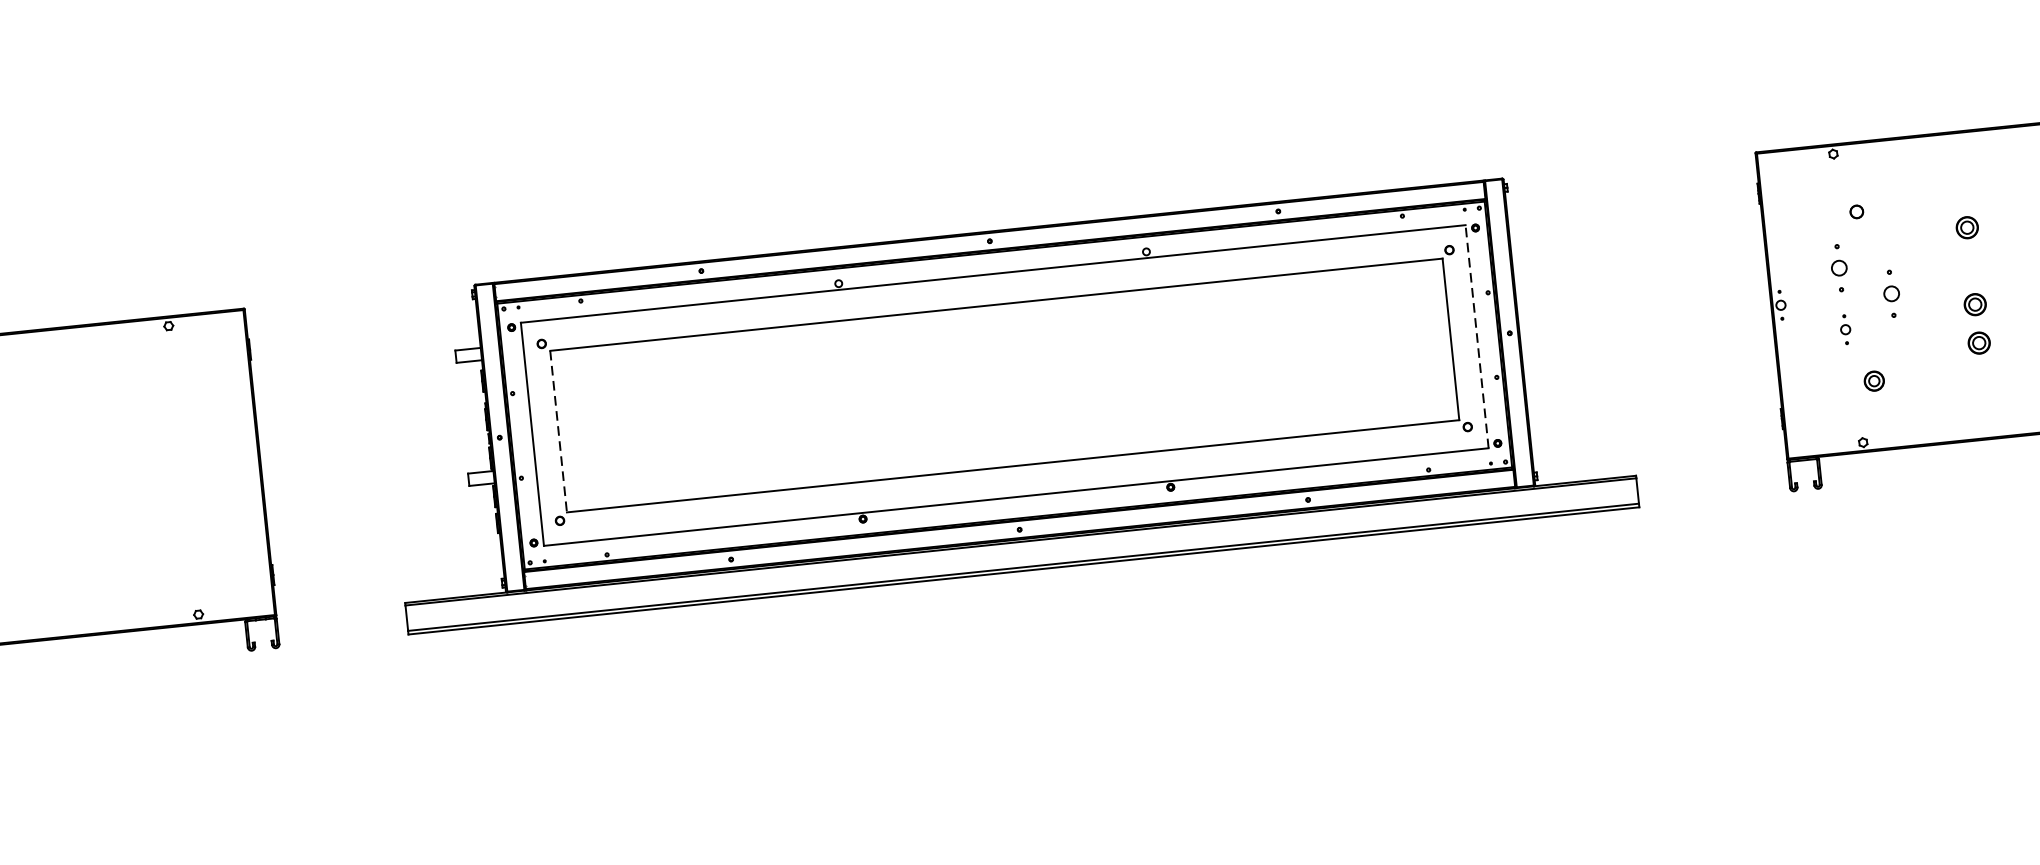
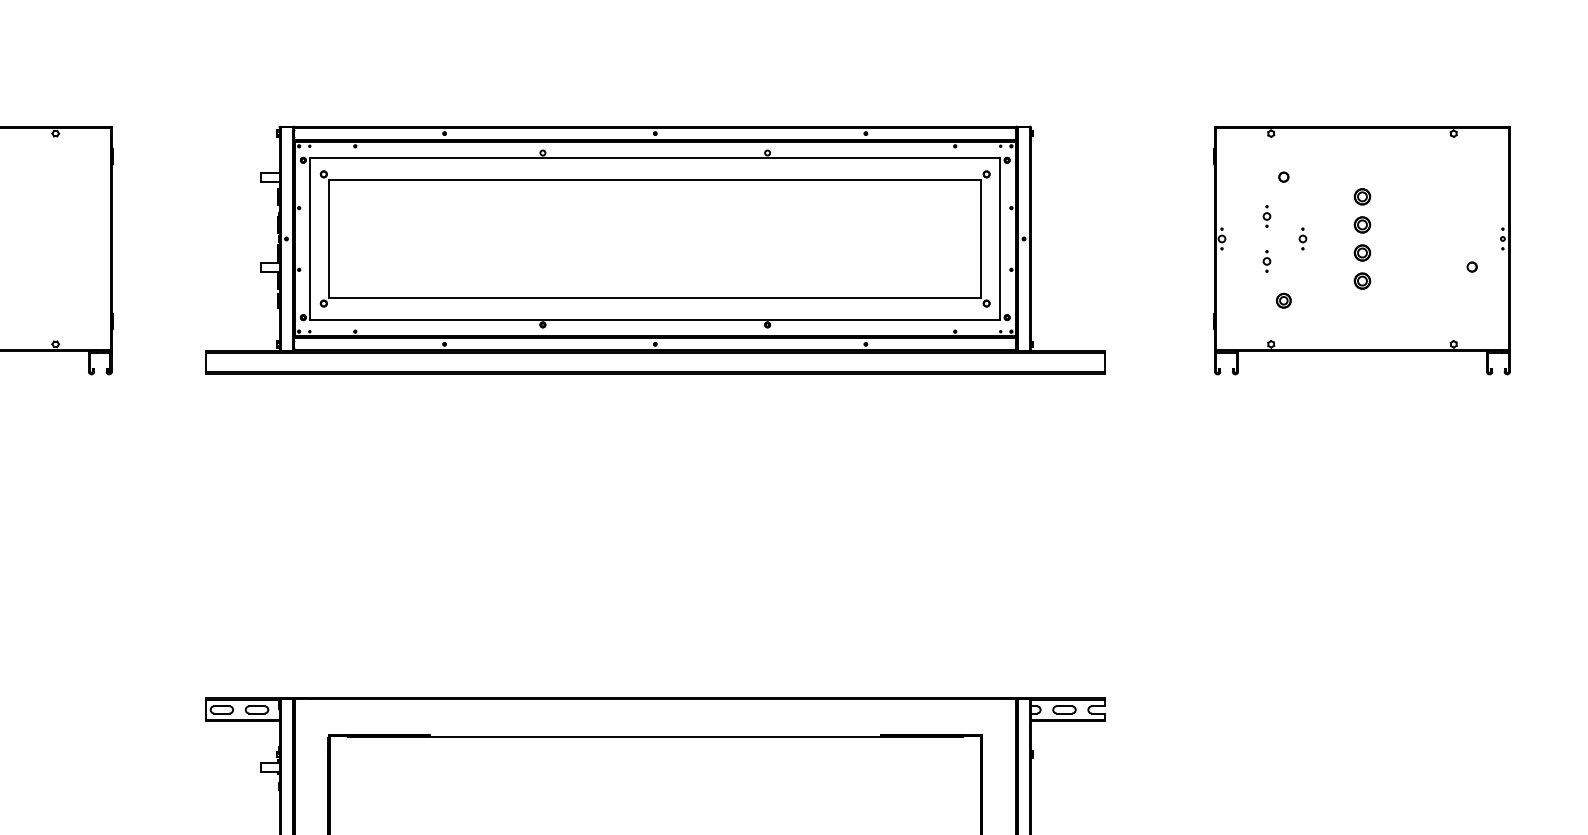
part: (1971, 265) -> (1362, 224), added
part: (1838, 268) -> (1266, 216), size x0.62
part: (1891, 293) -> (1302, 238), size x0.62
line: (1477, 335) -> (1000, 238), dashed -> solid
line: (558, 430) -> (329, 238), dashed -> solid

